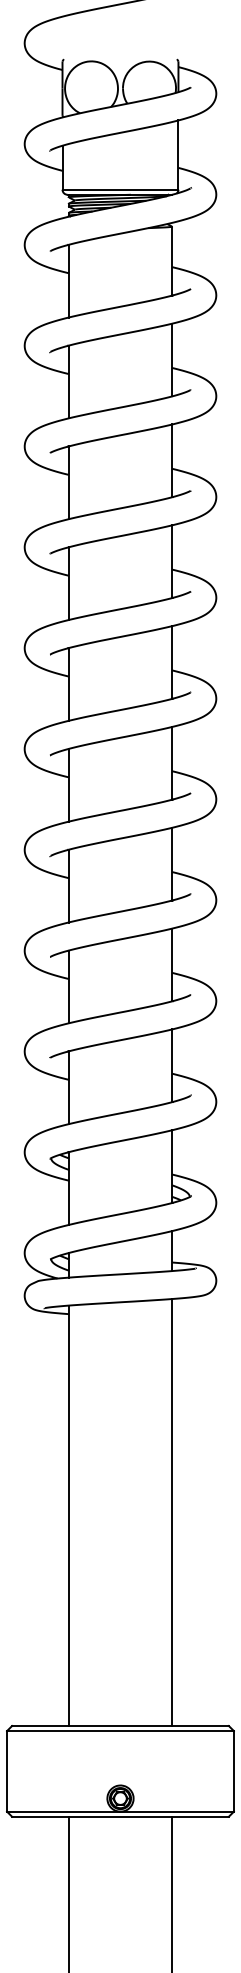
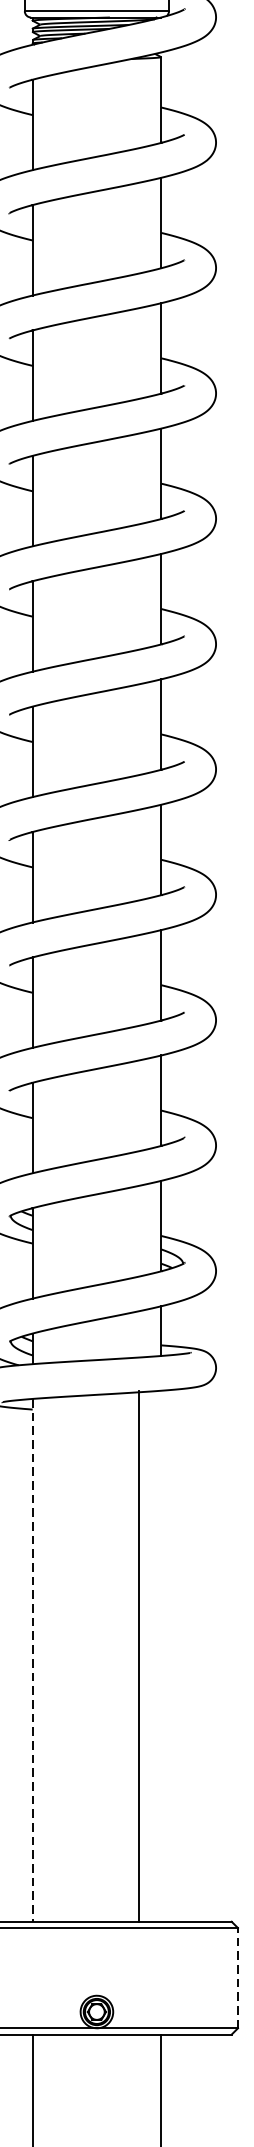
line: (172, 1512) -> (139, 1656), moved
line: (68, 1516) -> (32, 1661), solid -> dashed
line: (233, 1770) -> (237, 1977), solid -> dashed

